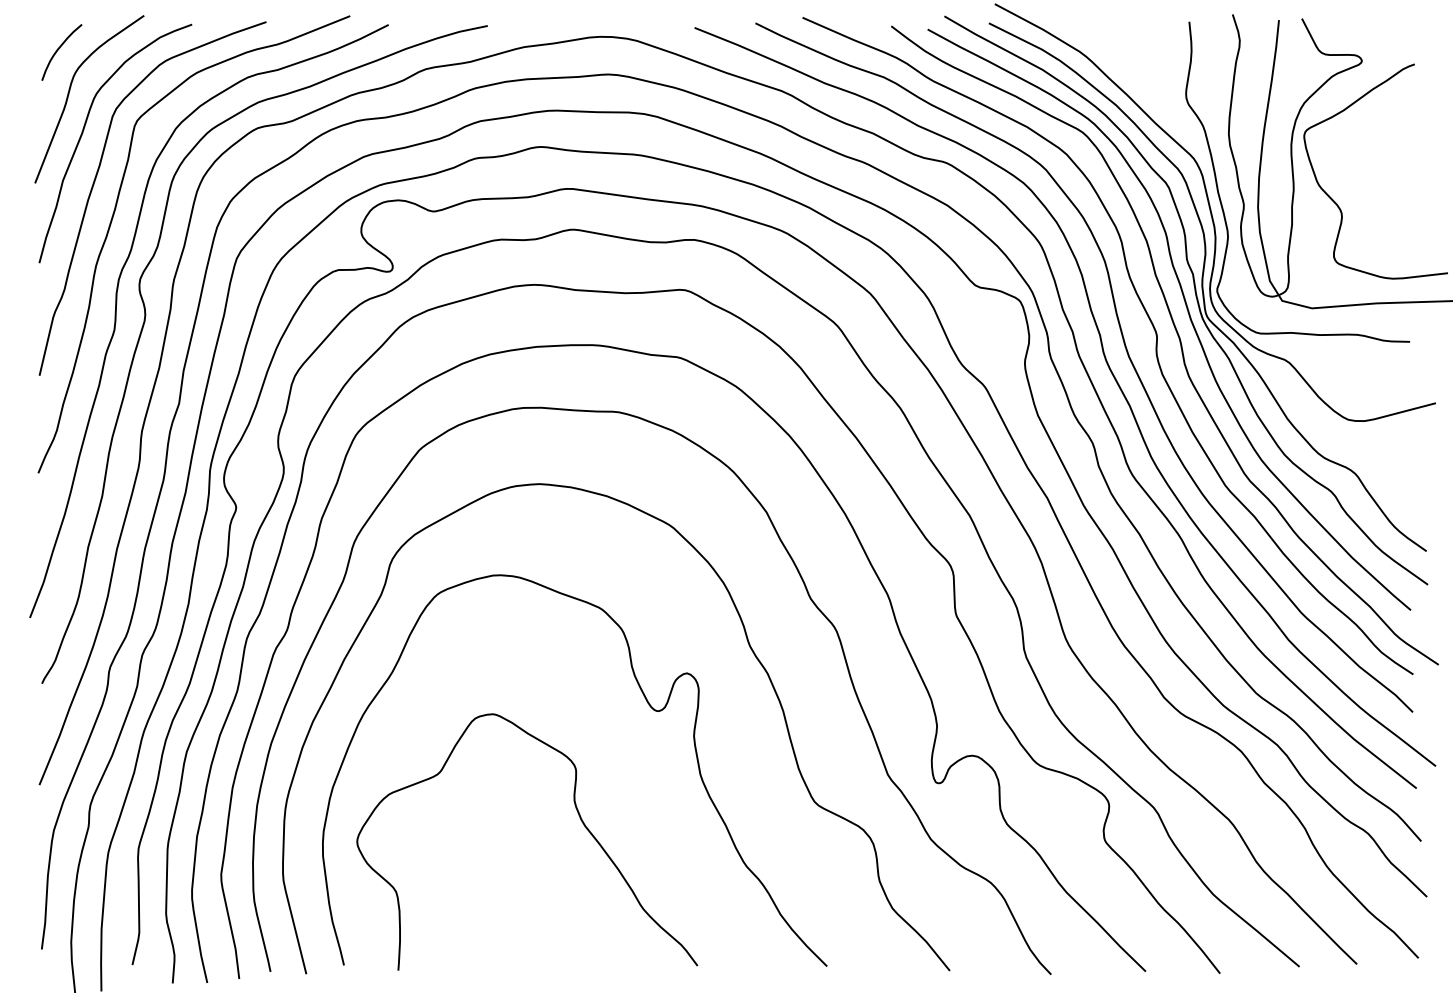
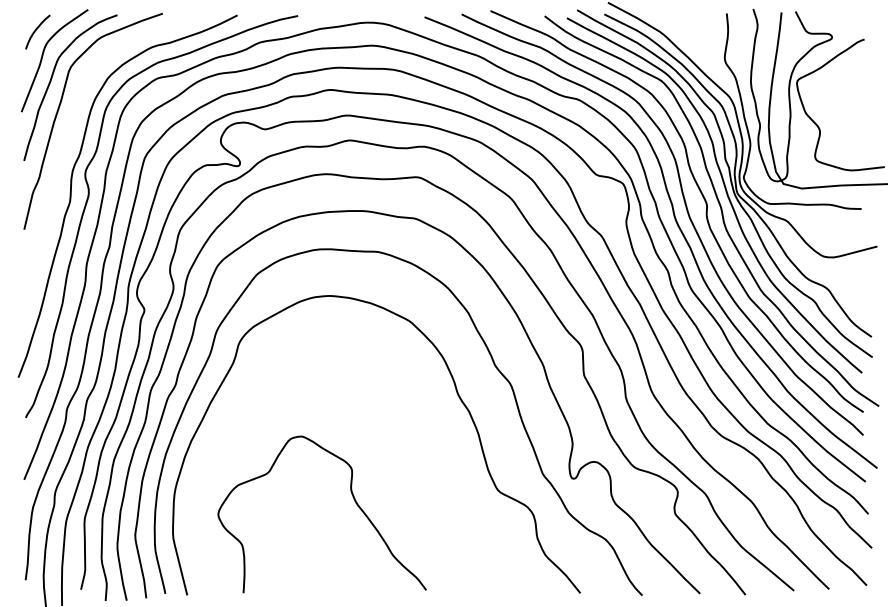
curve: (111, 226) -> (68, 138), removed
curve: (647, 704) -> (395, 430), removed

